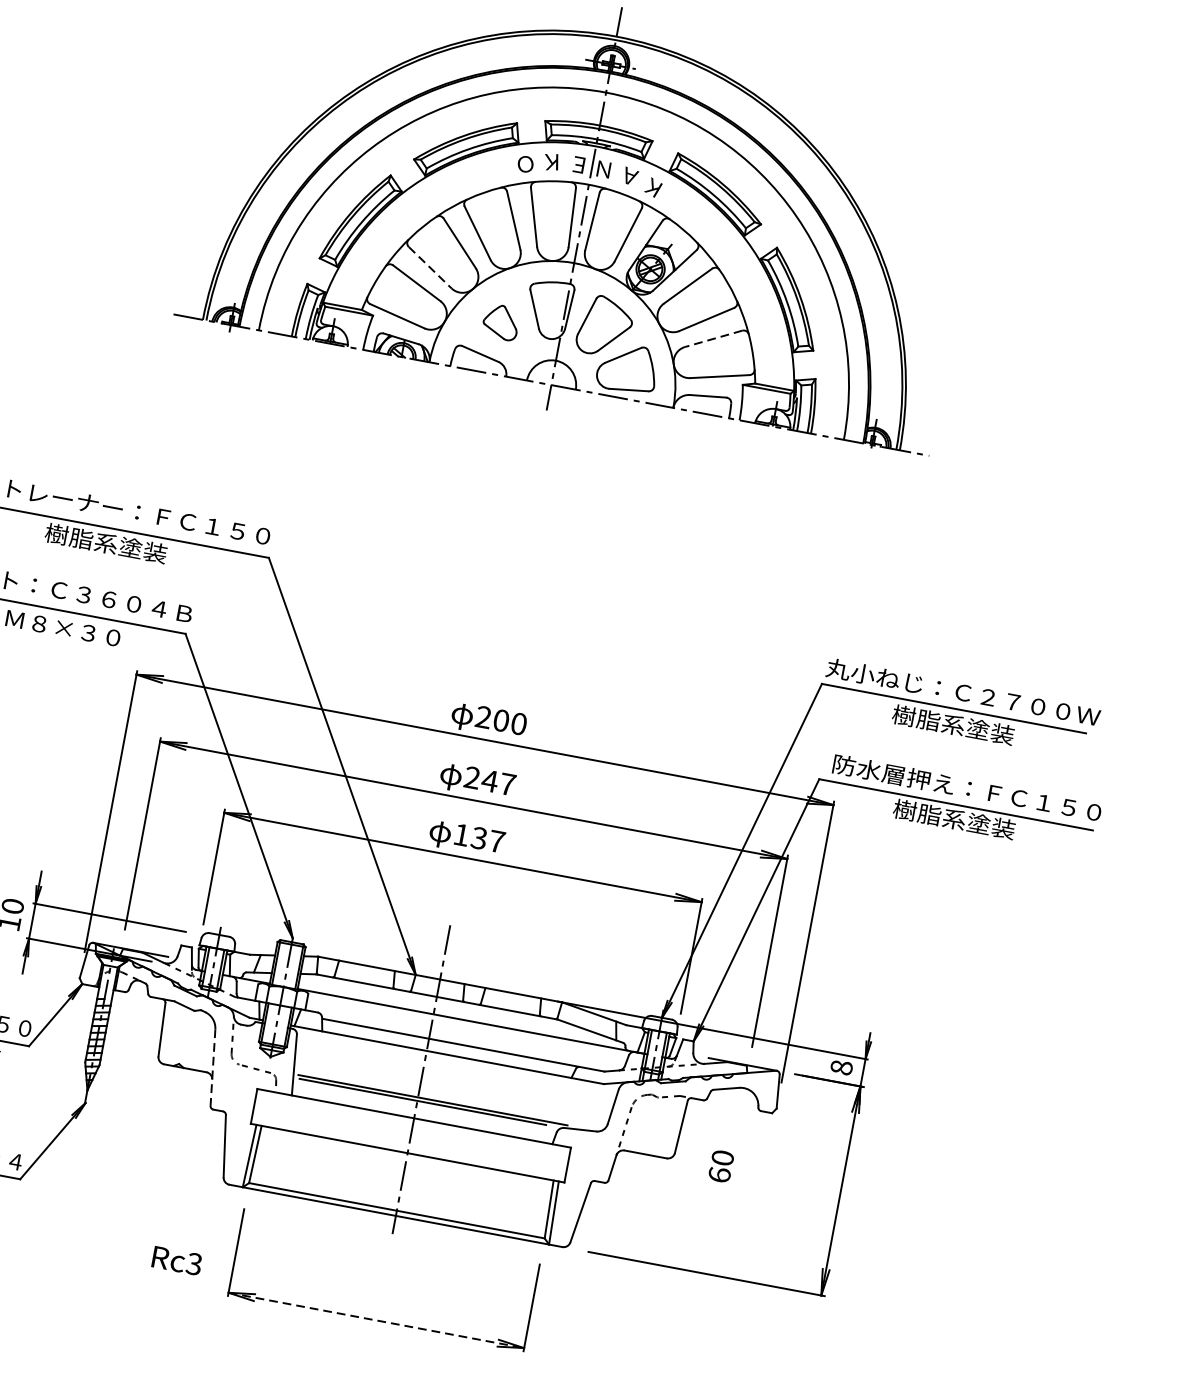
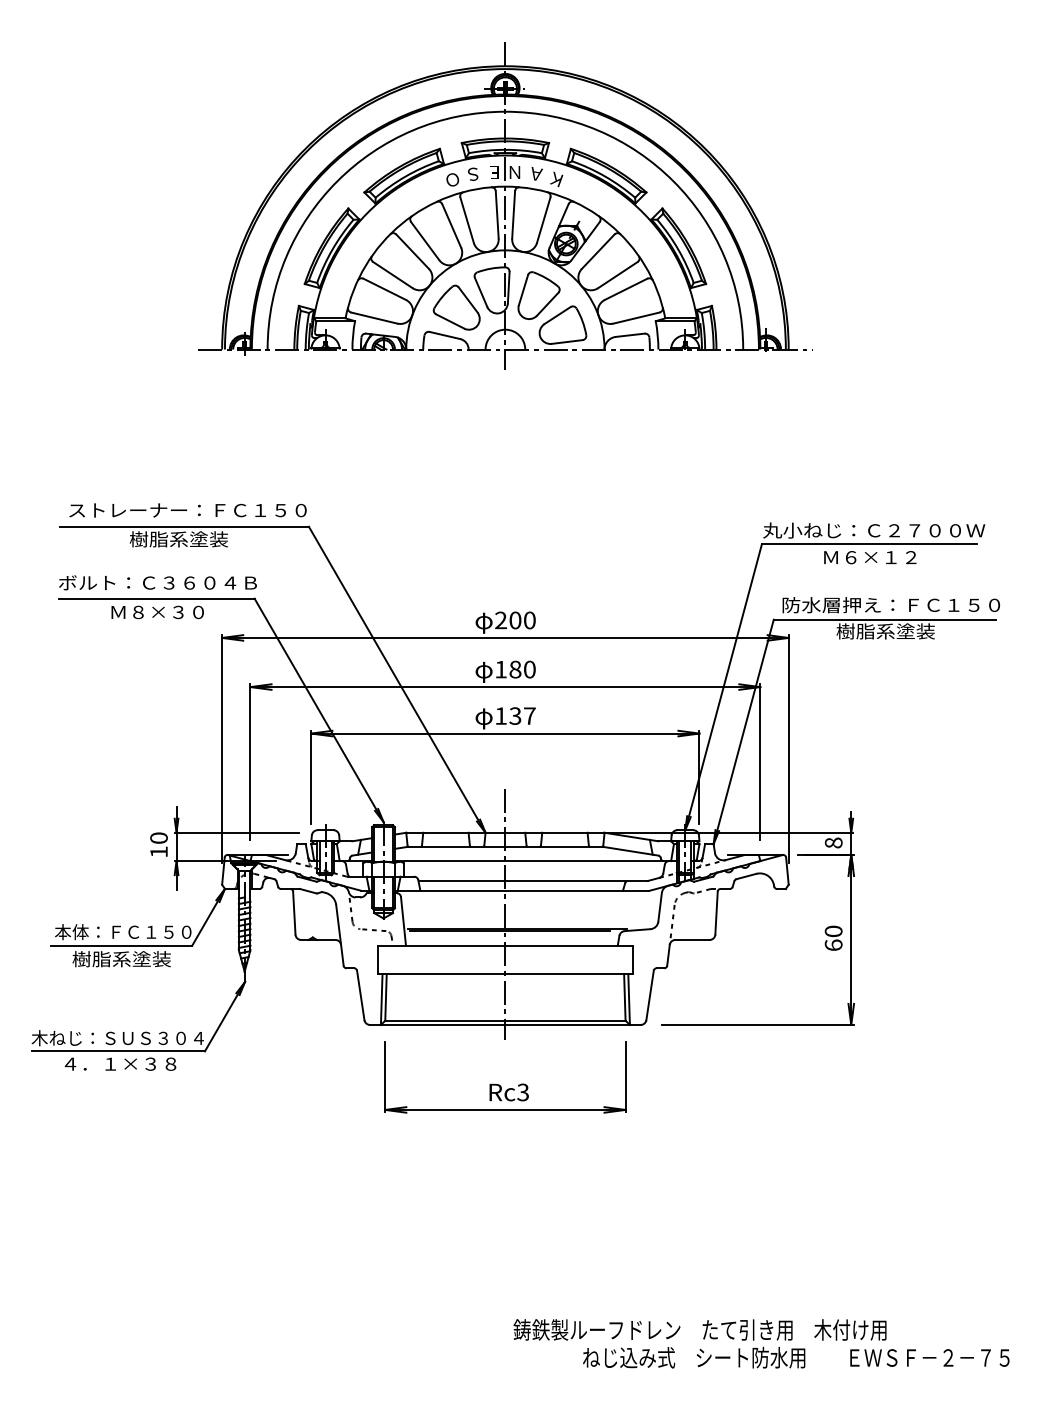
text: (551, 162) -> (472, 174), Ｋ -> Ｓ
line: (429, 268) -> (392, 275), dashed -> solid
part: (500, 322) -> (456, 307), size x1.67
line: (714, 339) -> (626, 289), dashed -> solid
text: (953, 725) -> (871, 557), 樹脂系塗装 -> Ｍ６×１２
text: (490, 781) -> (515, 669), 247 -> 180
line: (212, 1067) -> (339, 935), dashed -> solid
text: (721, 1165) -> (833, 937), moved
text: (176, 1260) -> (508, 1092), moved
line: (376, 1319) -> (505, 1109), dashed -> solid

